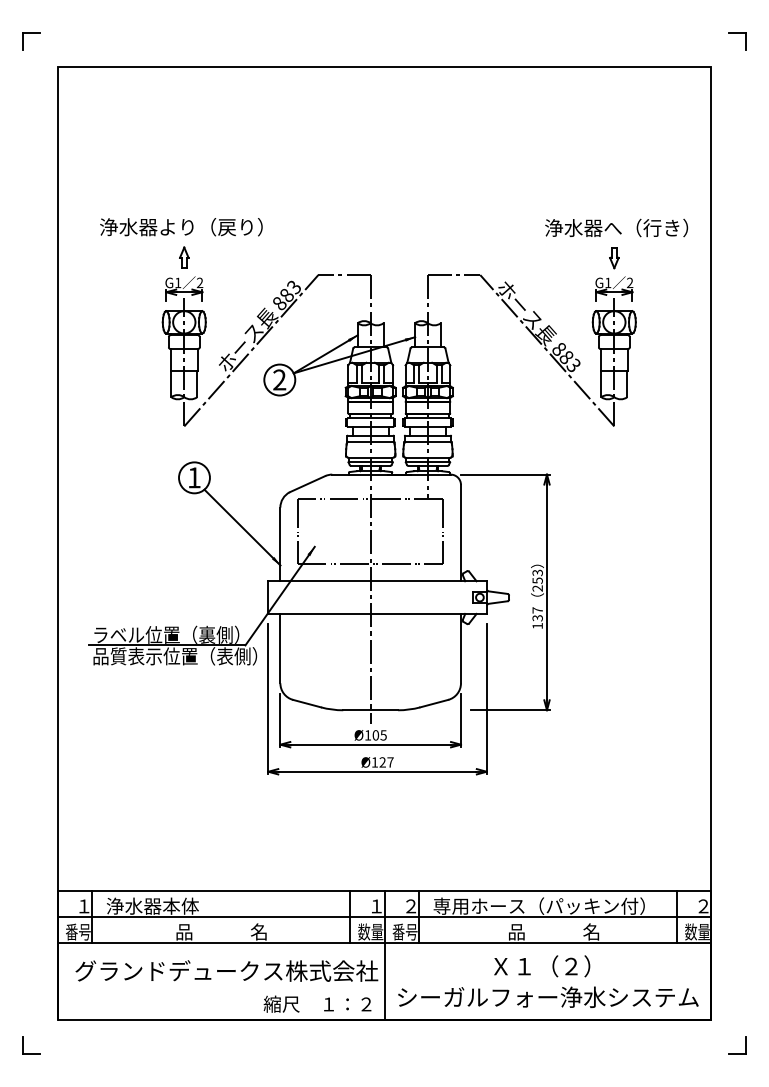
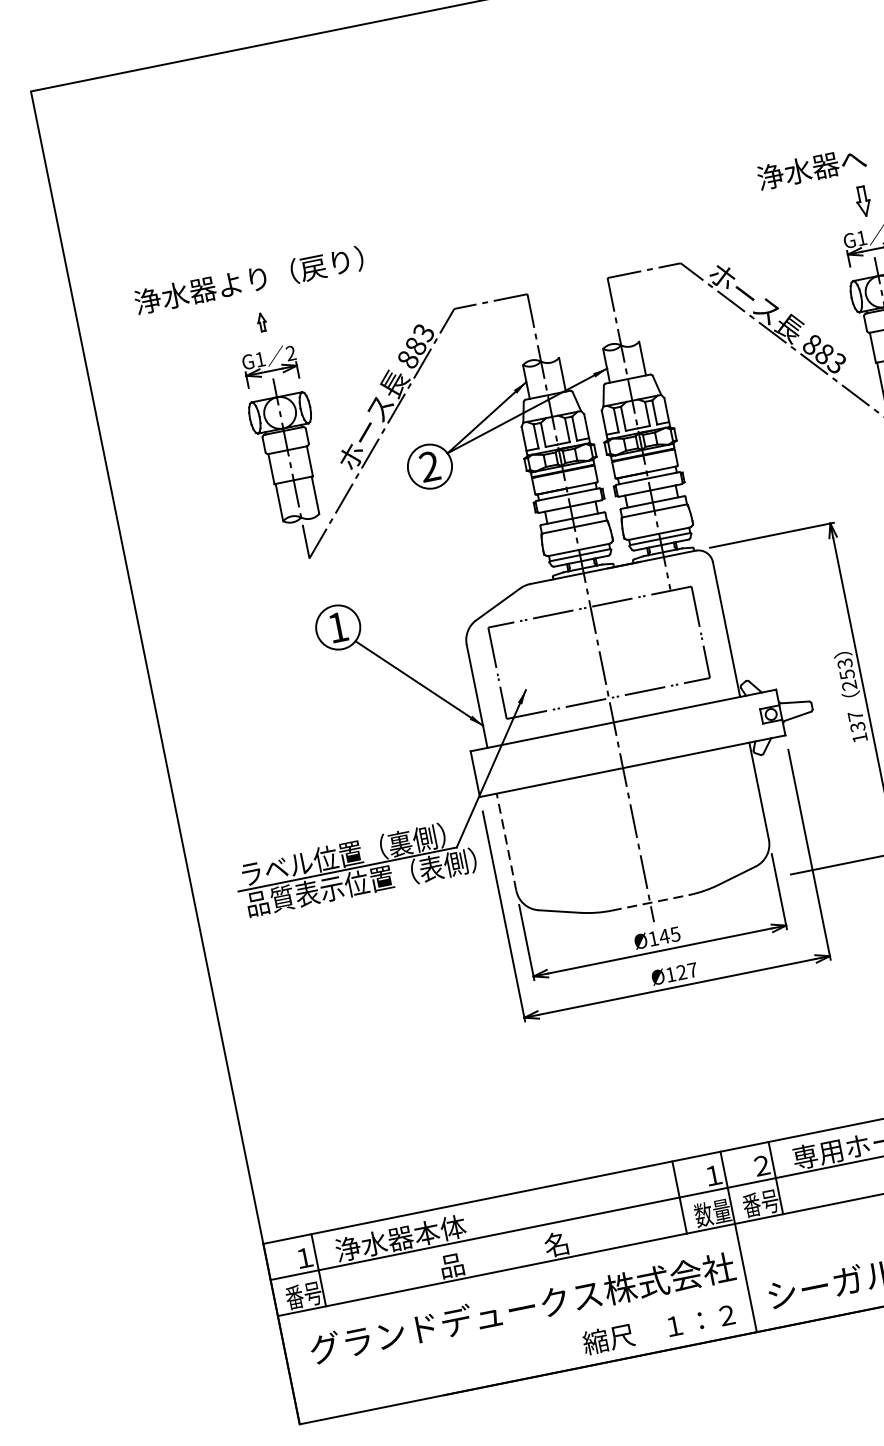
part: (184, 257) -> (262, 322), size x0.6
line: (280, 648) -> (506, 841), solid -> dashed
line: (371, 710) -> (651, 902), solid -> dashed
text: (375, 735) -> (664, 936), Ø105 -> Ø145

